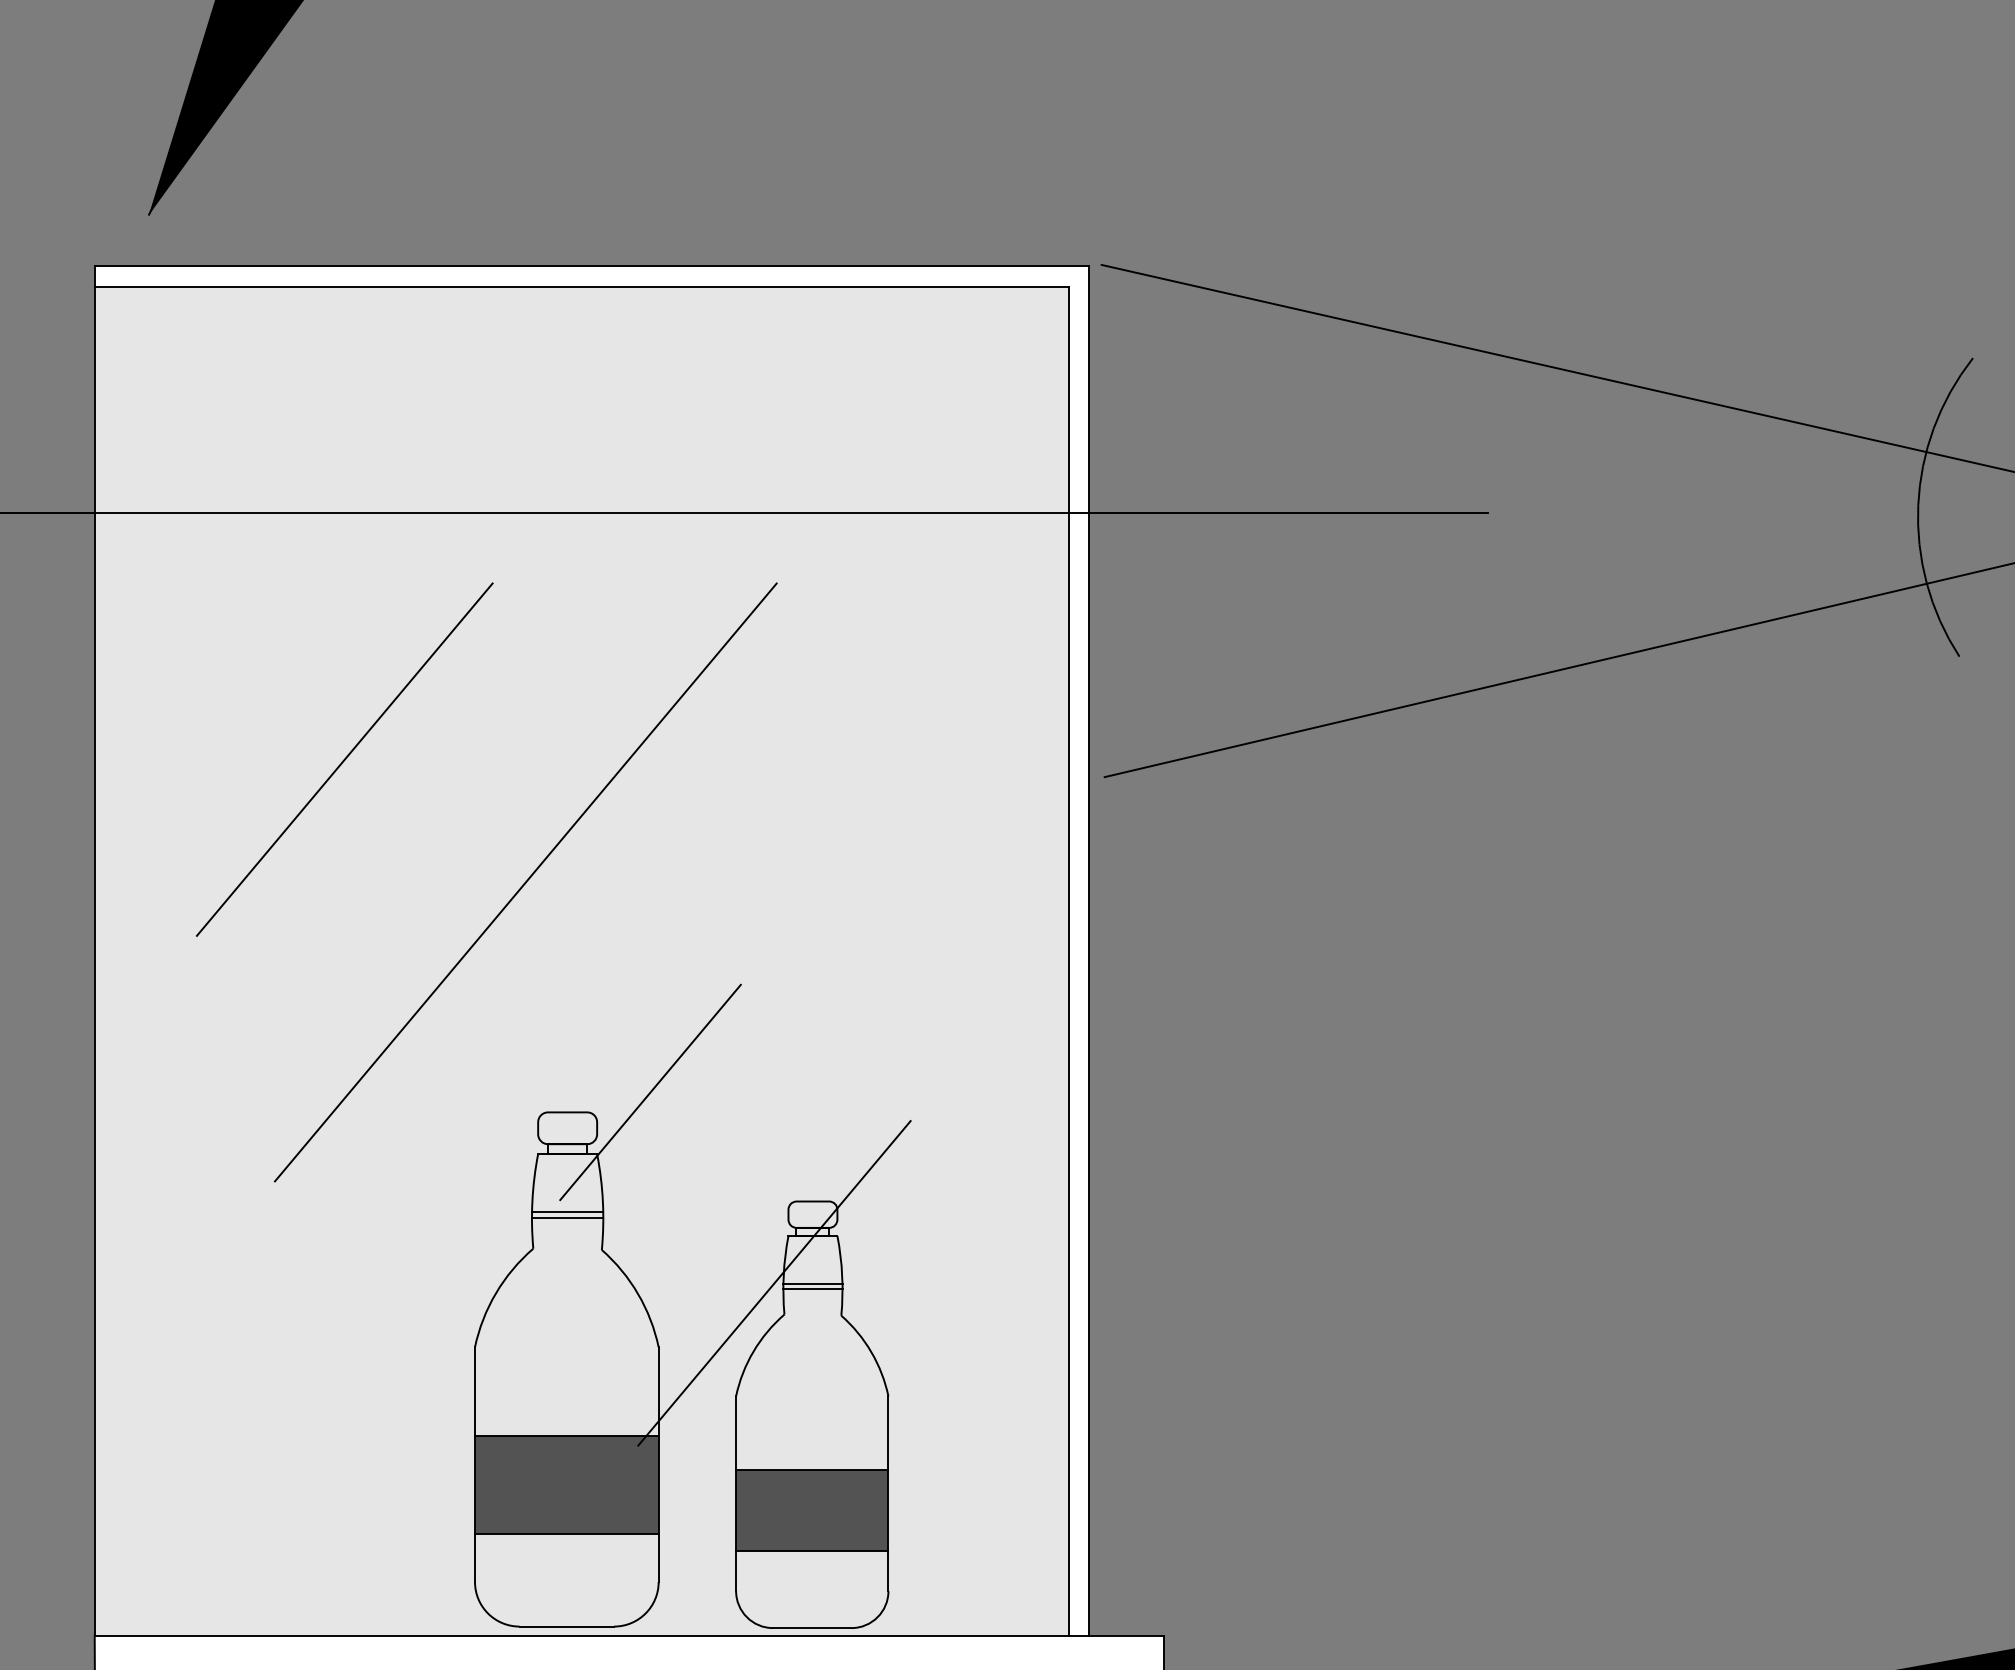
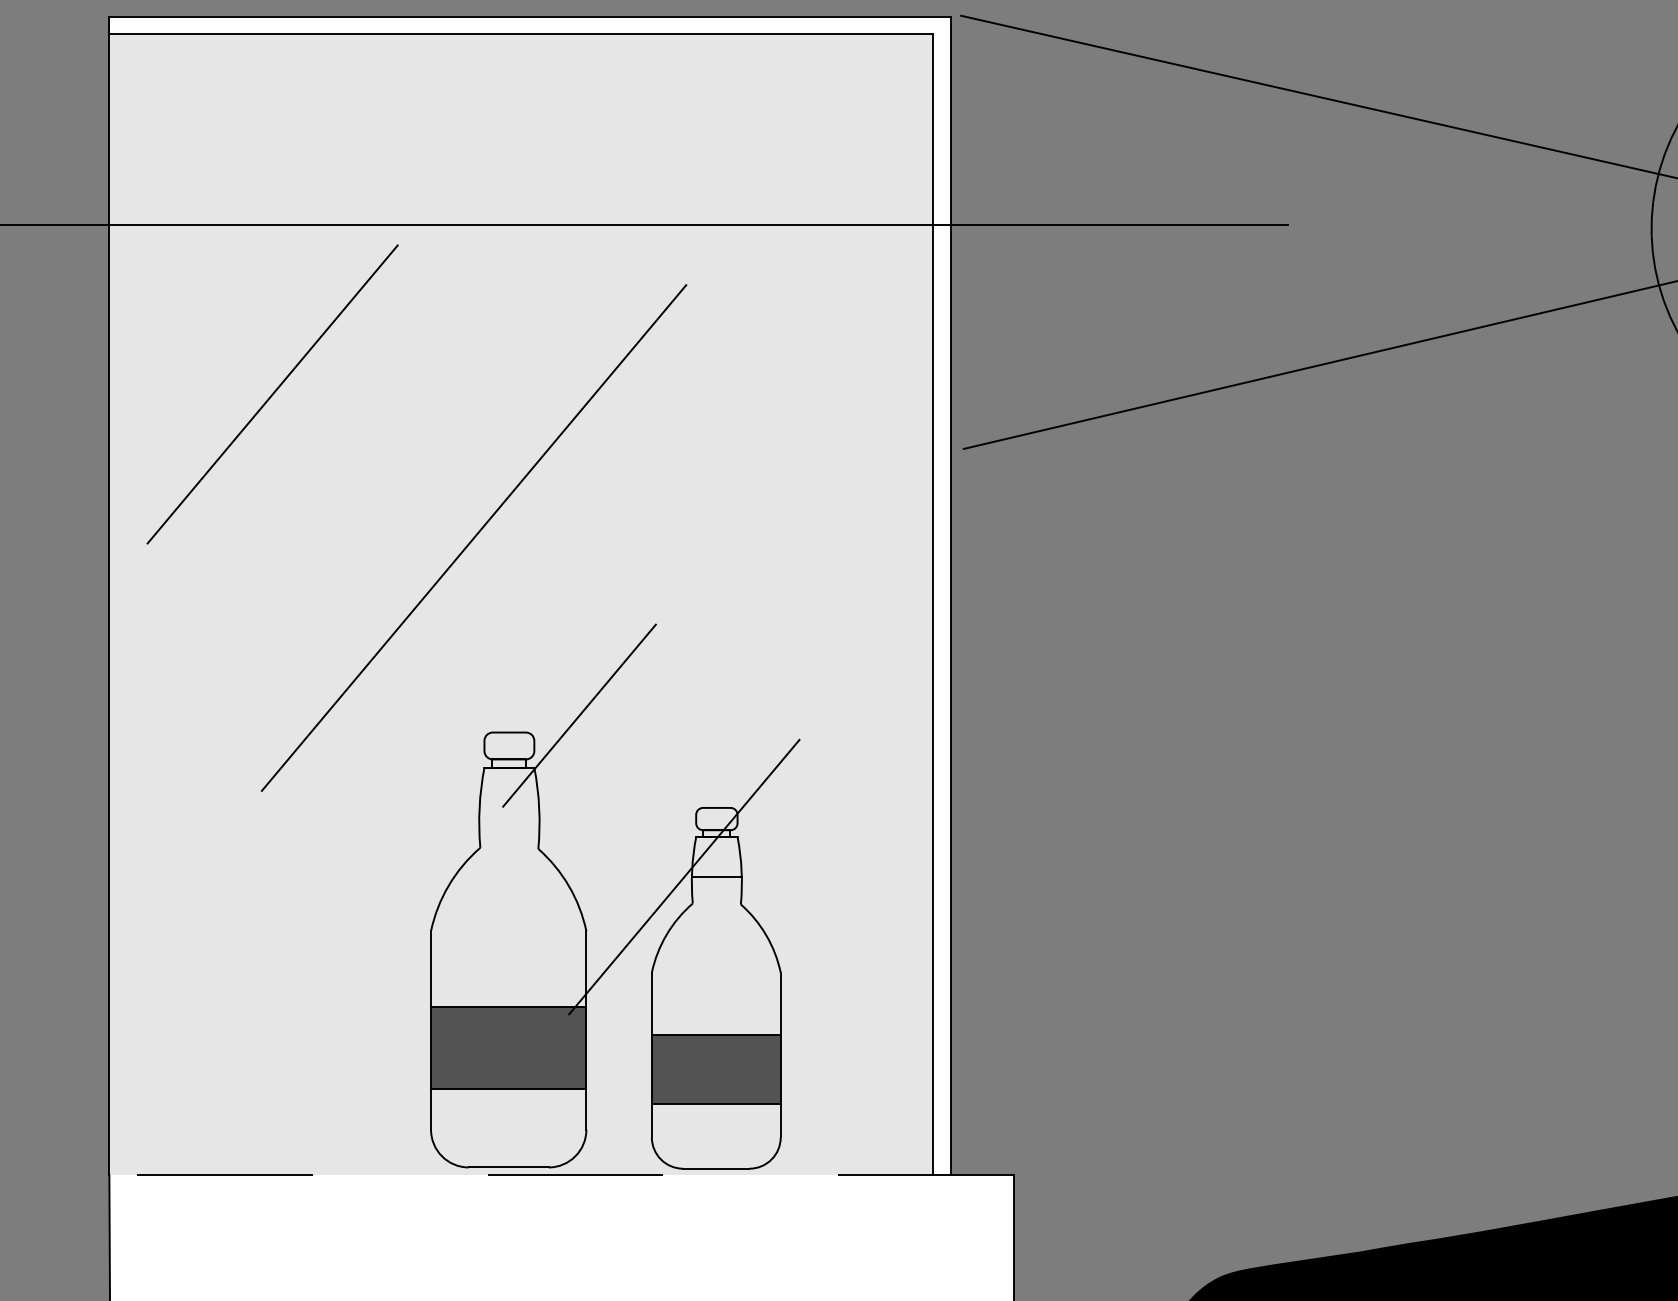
line: (344, 759) -> (272, 394), moved
line: (567, 1211) -> (509, 816), removed
line: (567, 1218) -> (509, 822), removed
line: (812, 1289) -> (716, 882), removed
line: (629, 1635) -> (561, 1174), solid -> dashed

